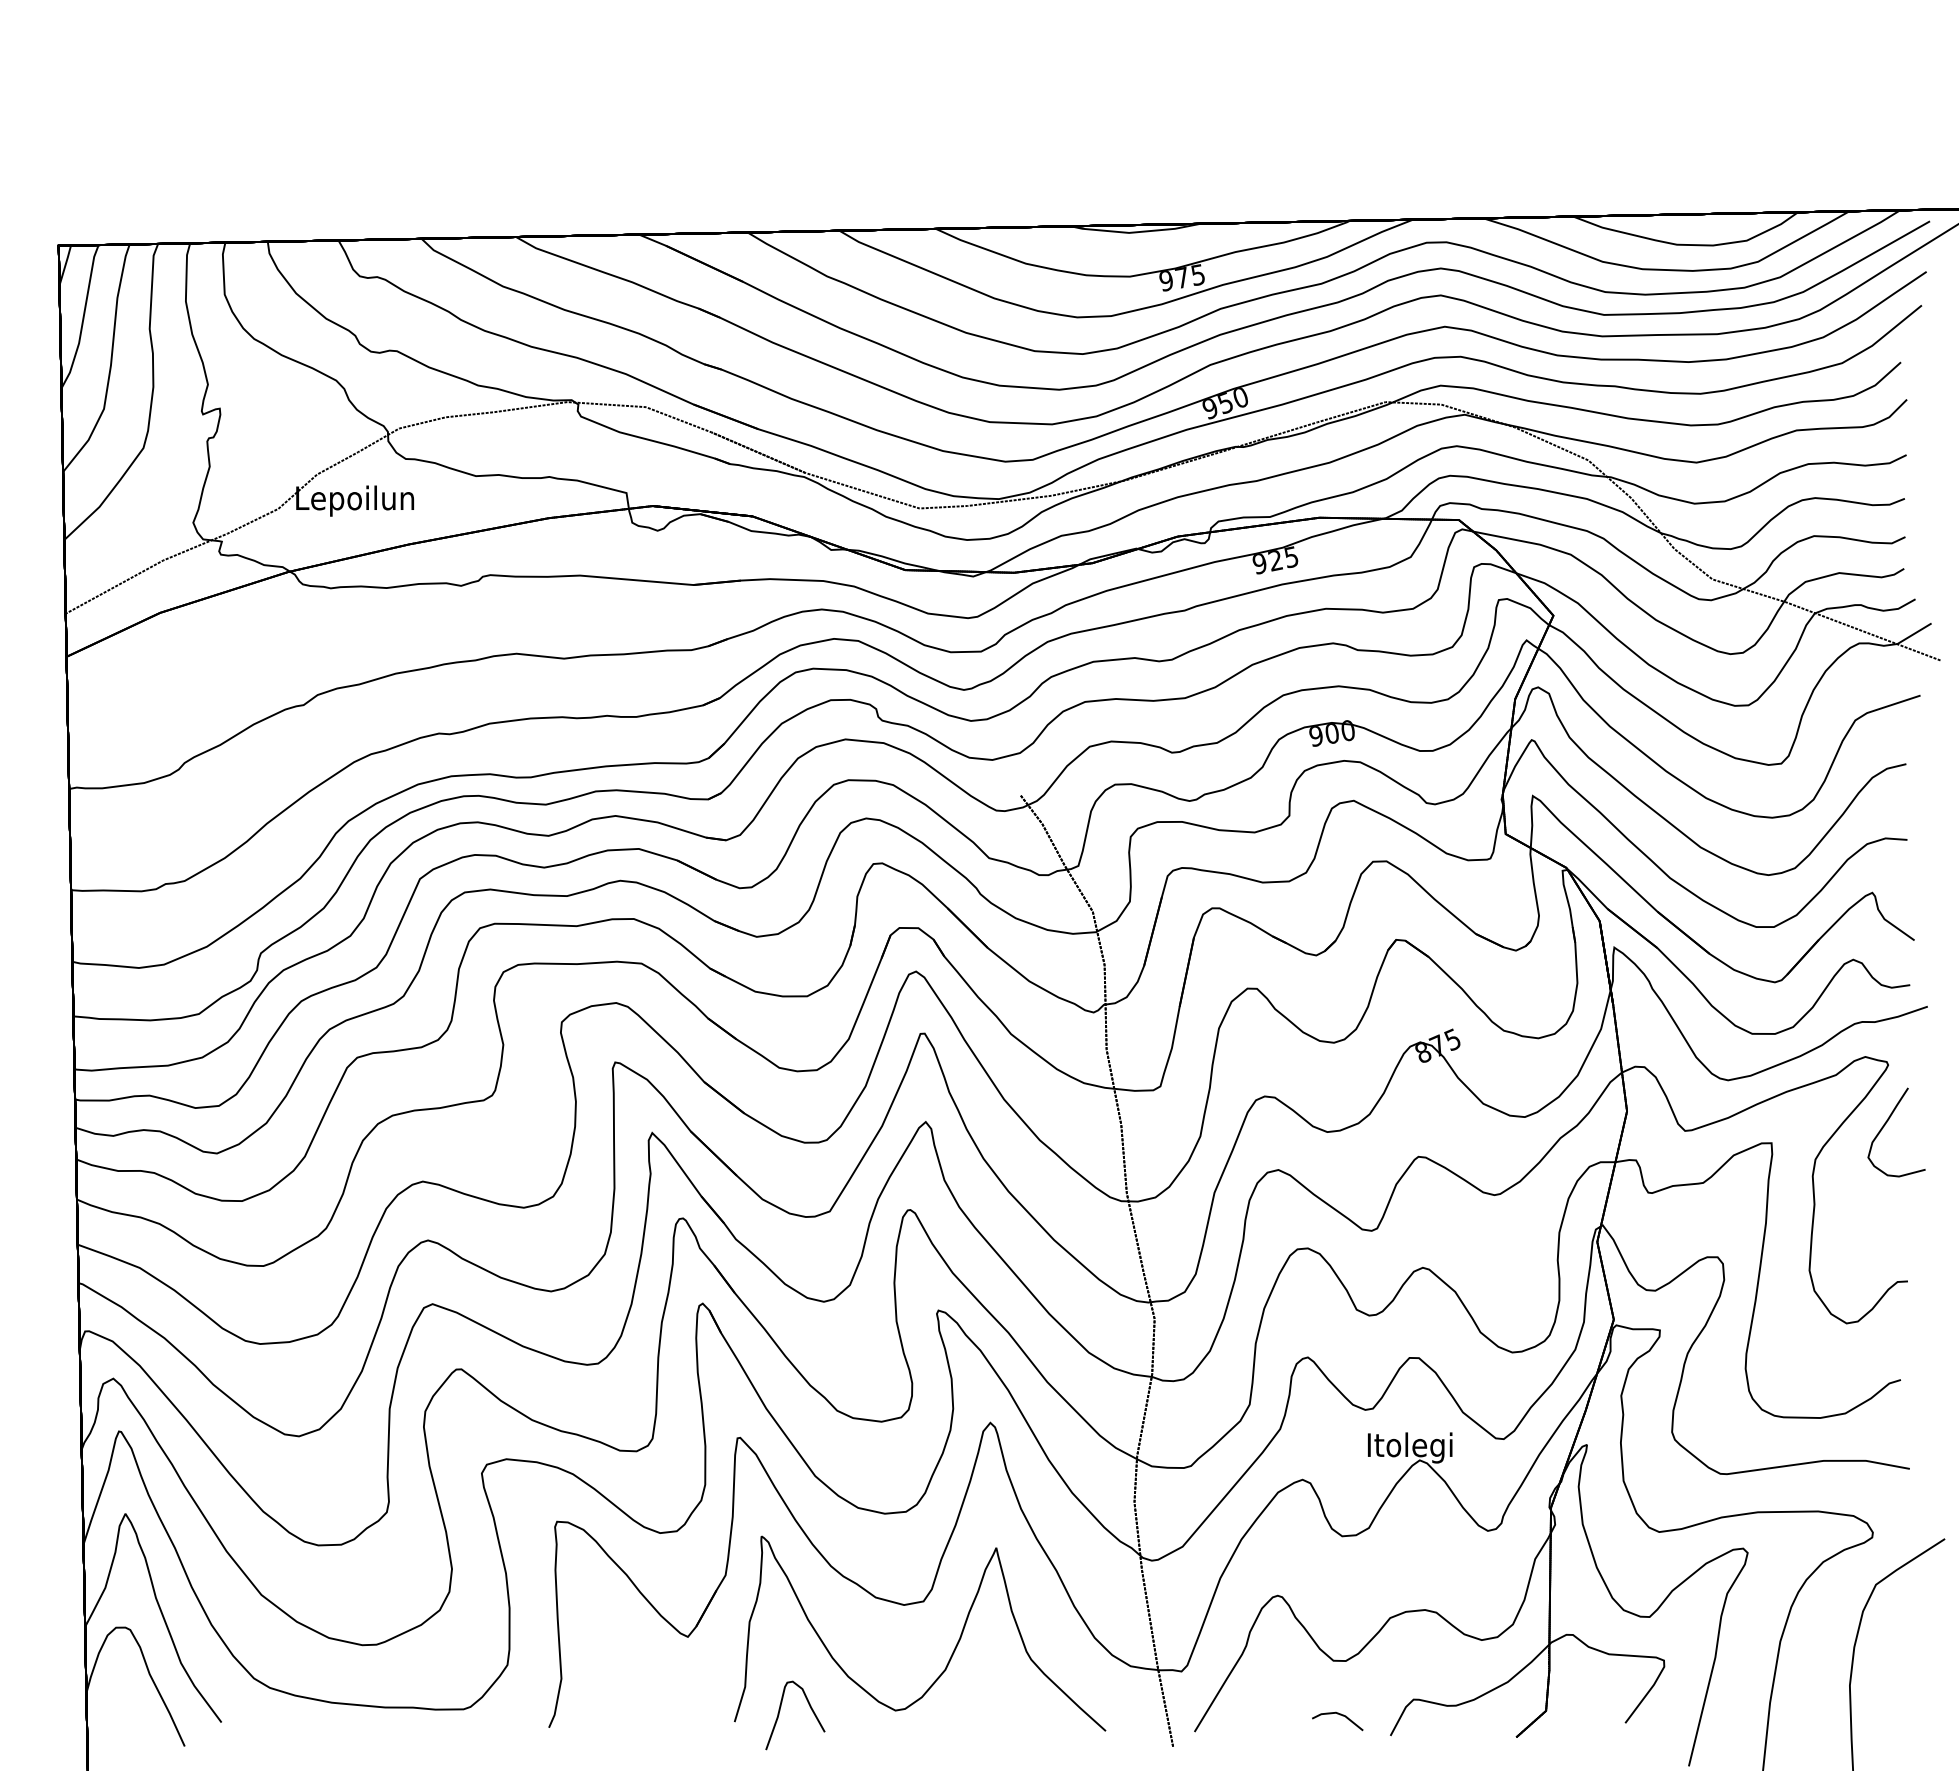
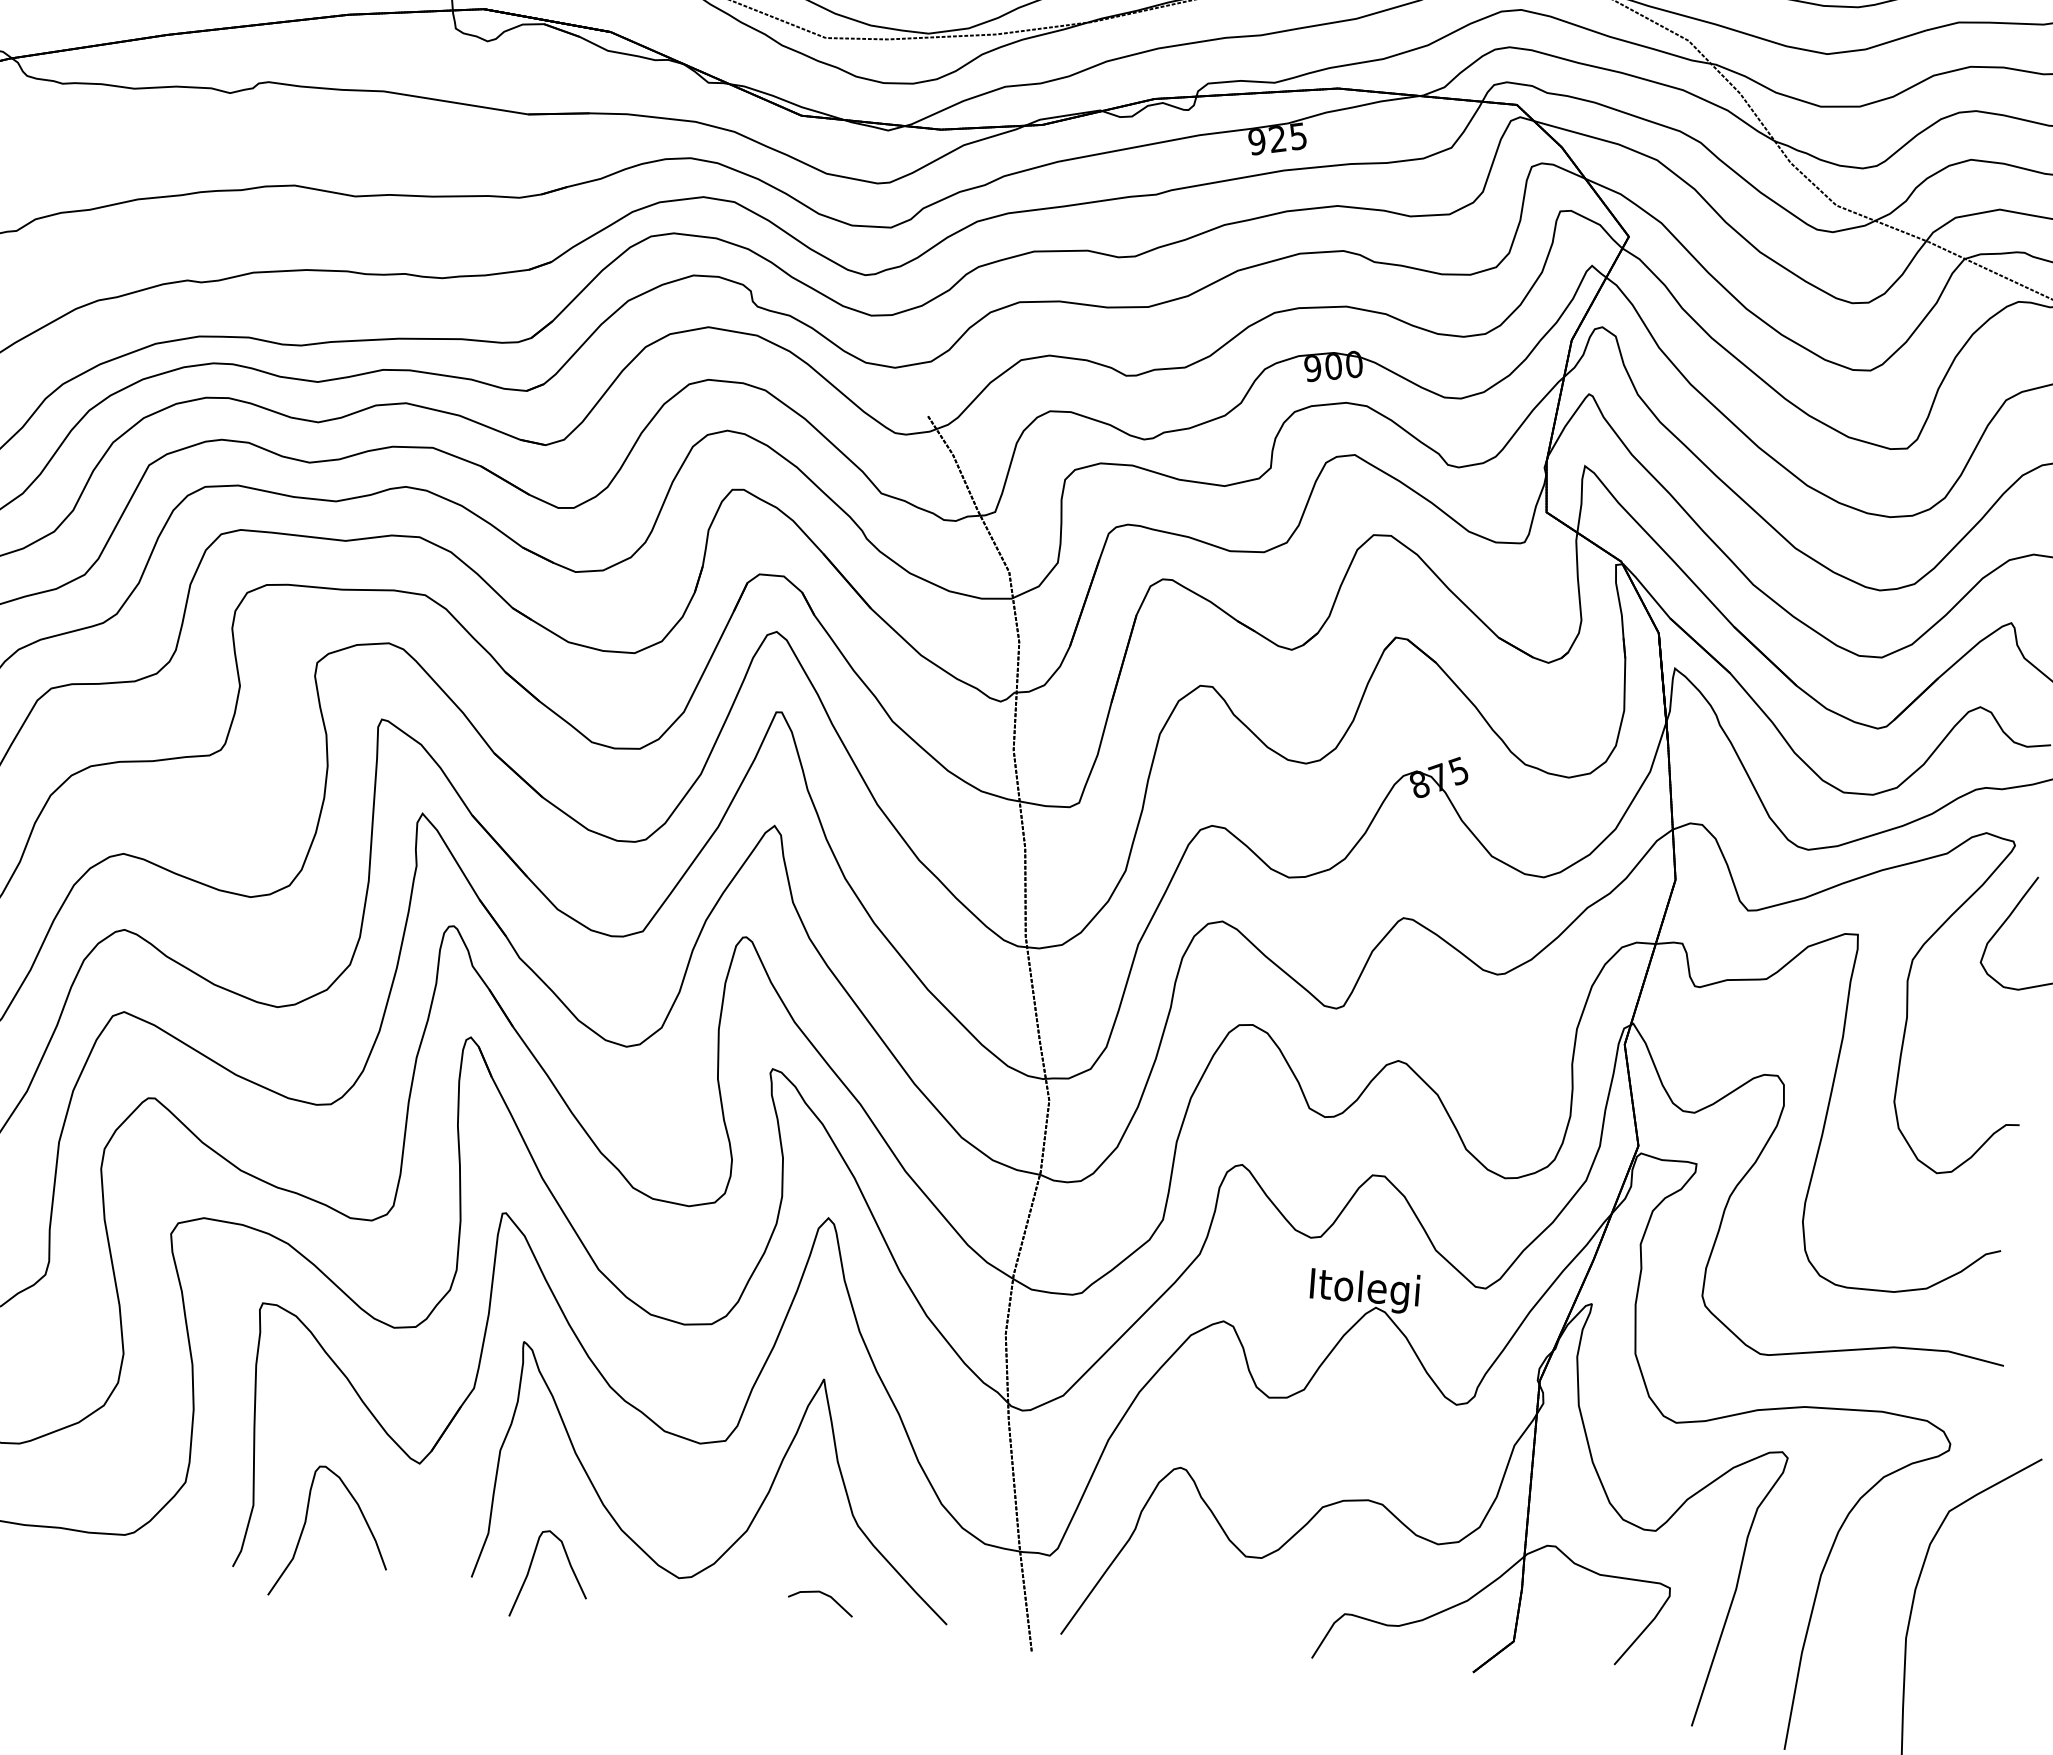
curve: (603, 1690) -> (306, 1524), added
line: (1340, 1715) -> (824, 1595), moved

